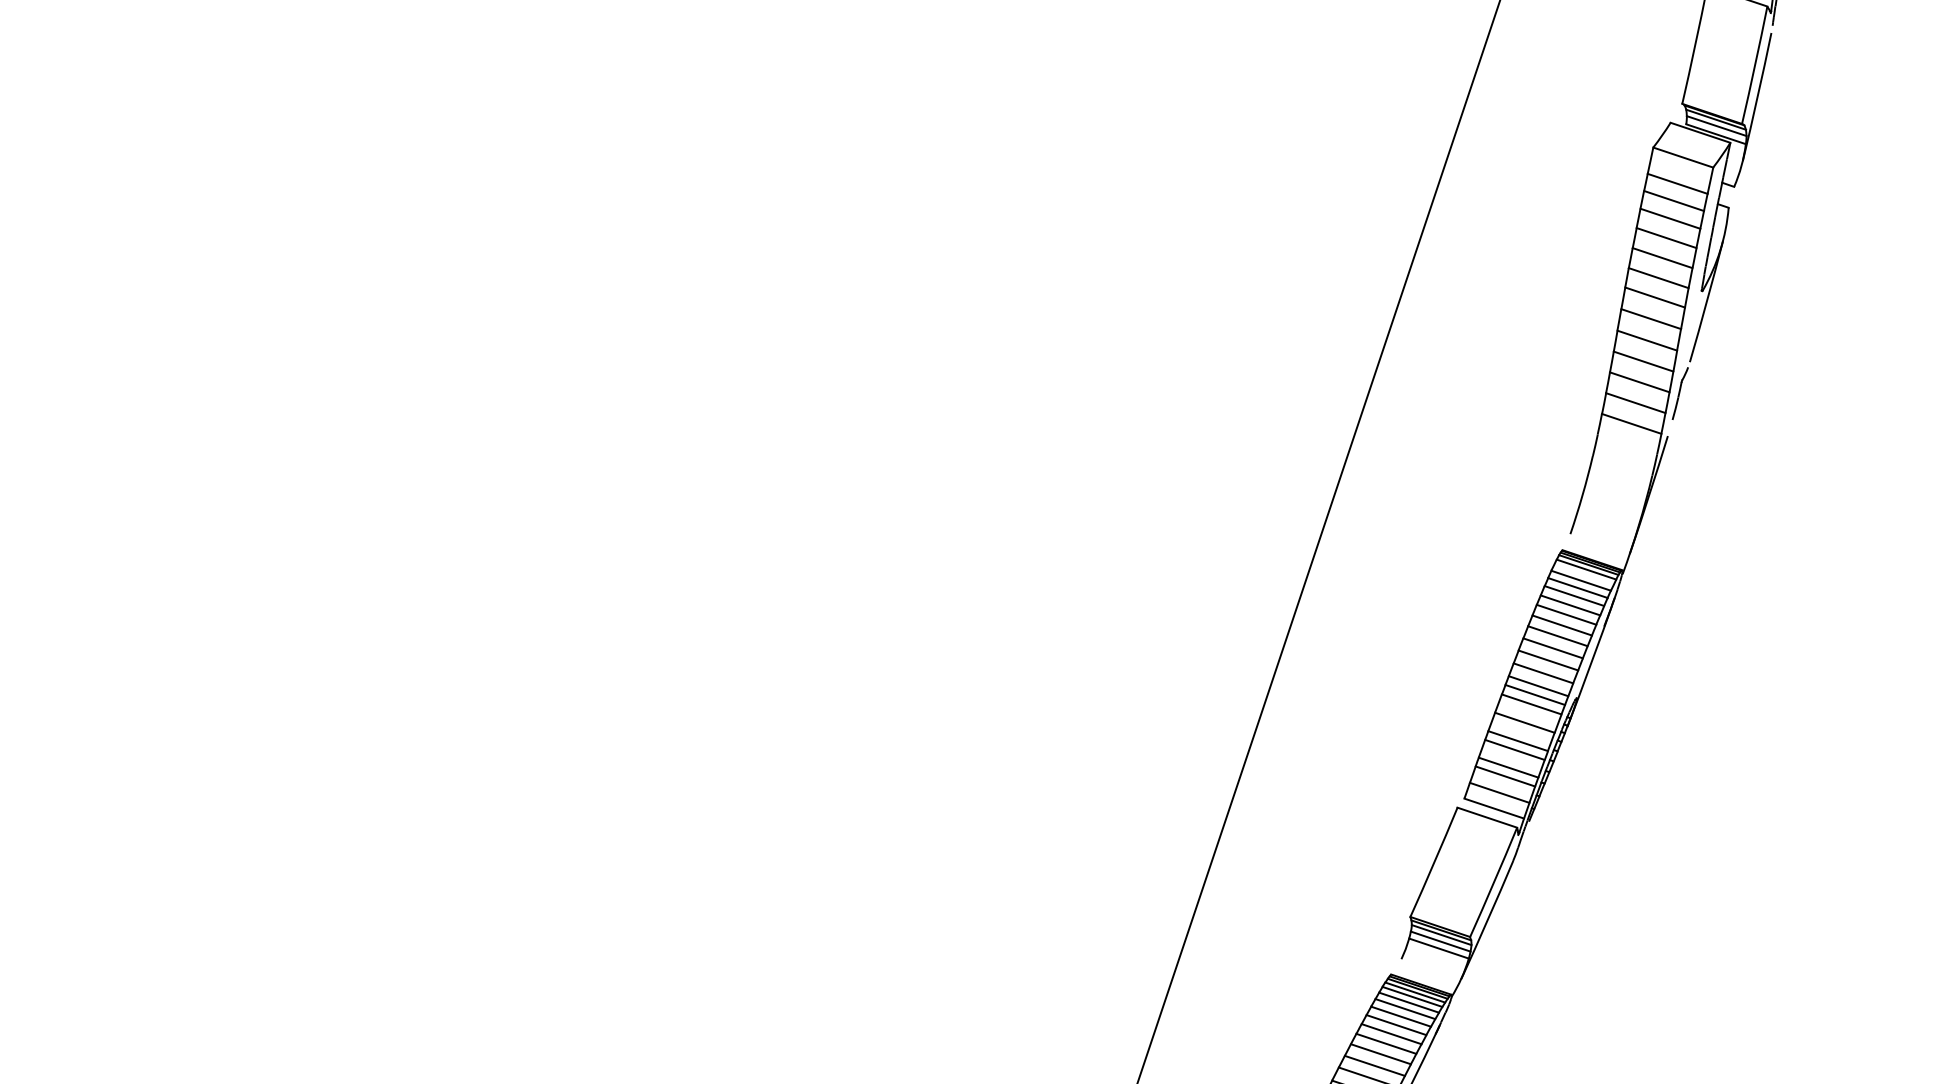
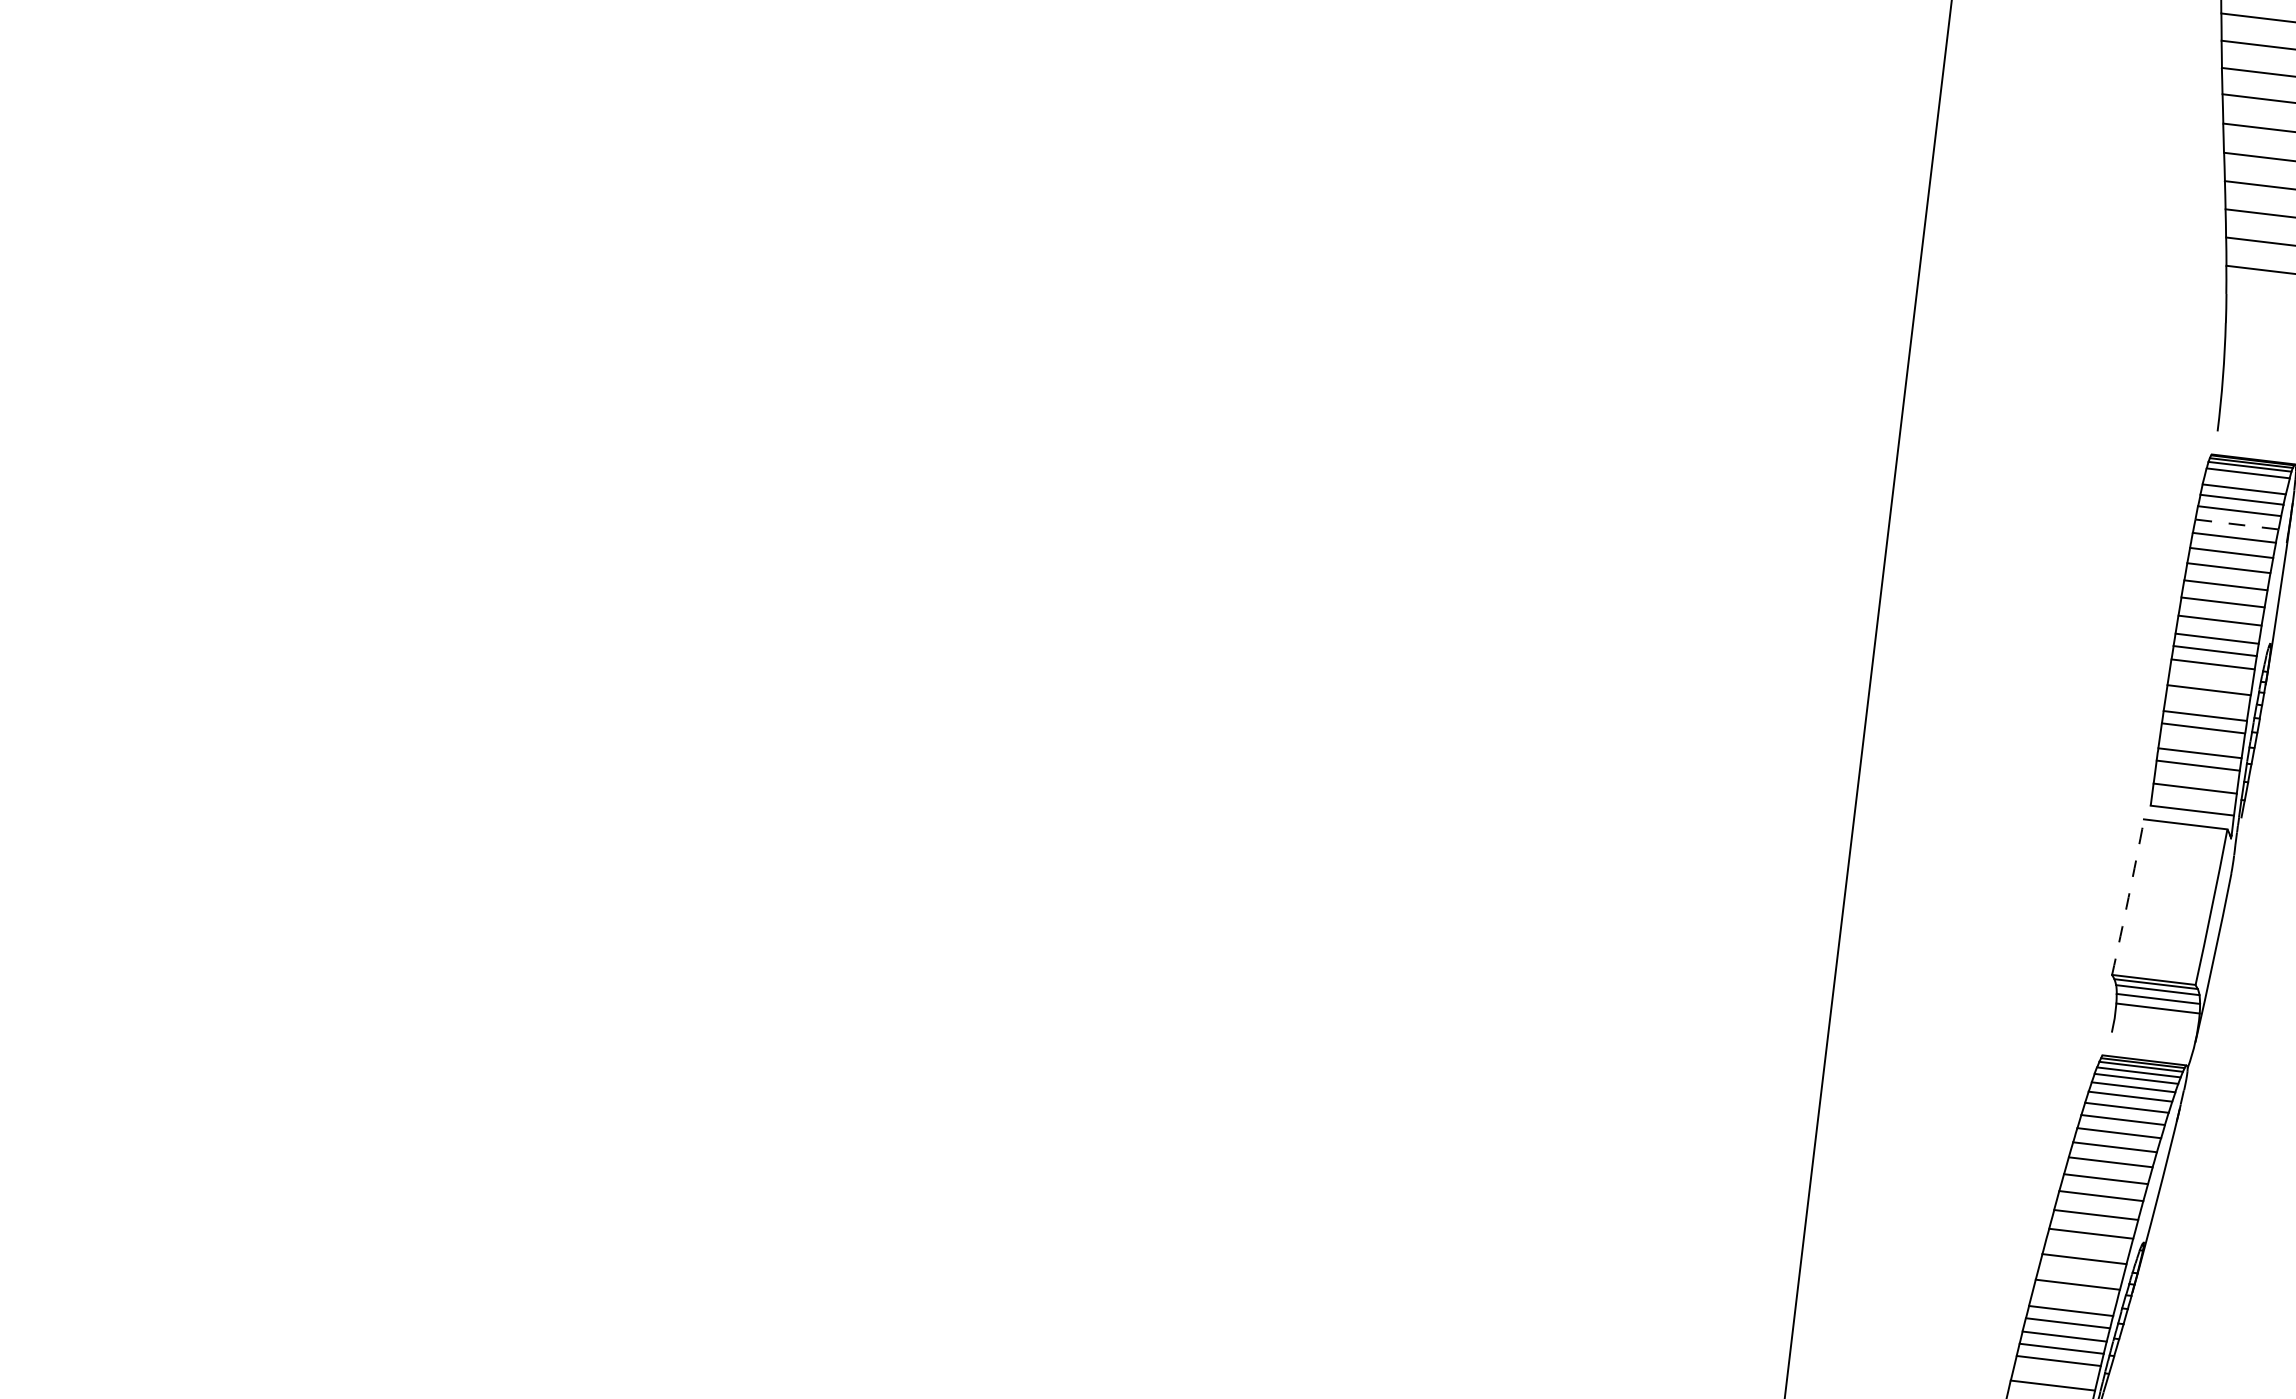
line: (1570, 605) -> (2237, 524), solid -> dashed
arc: (1434, 862) -> (2128, 897), solid -> dashed

